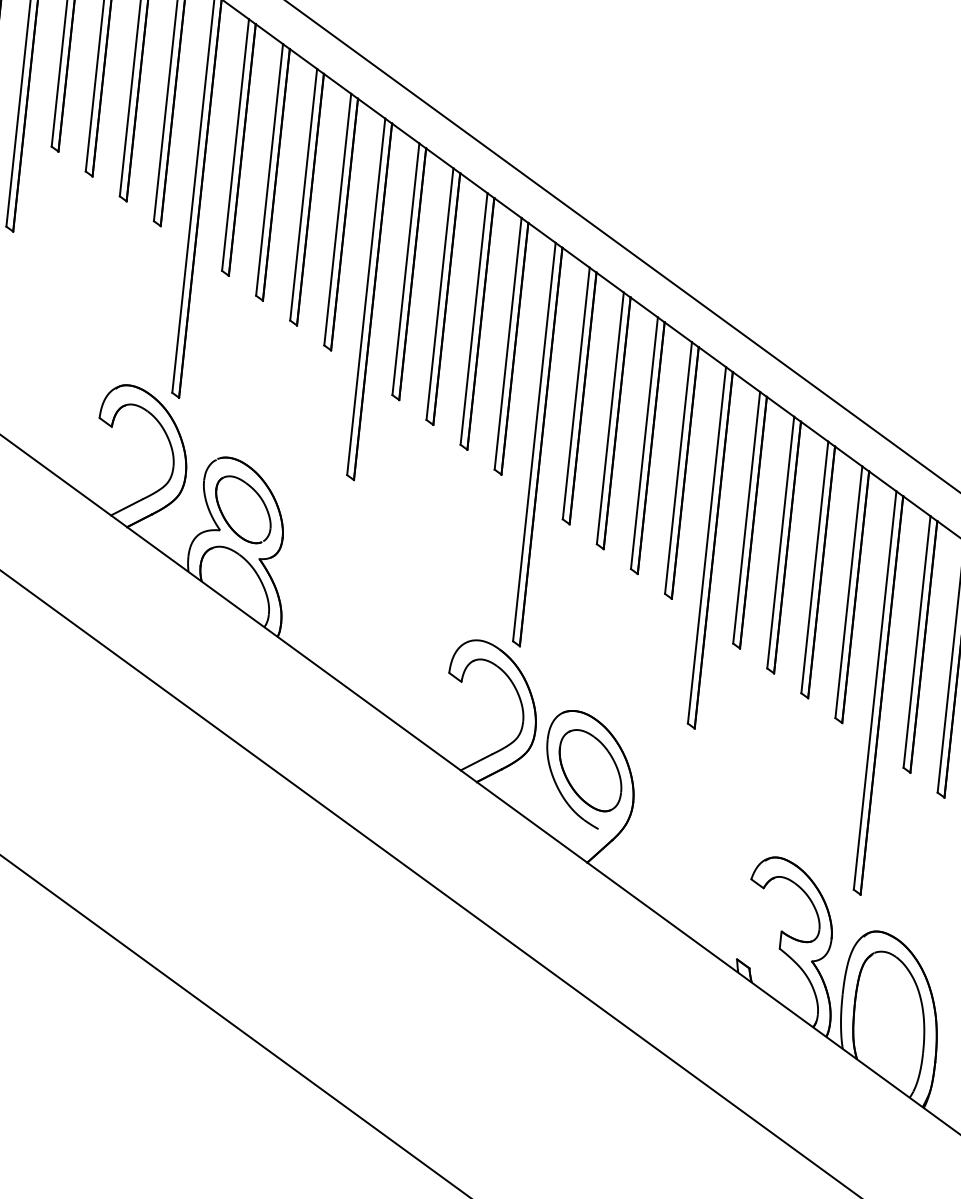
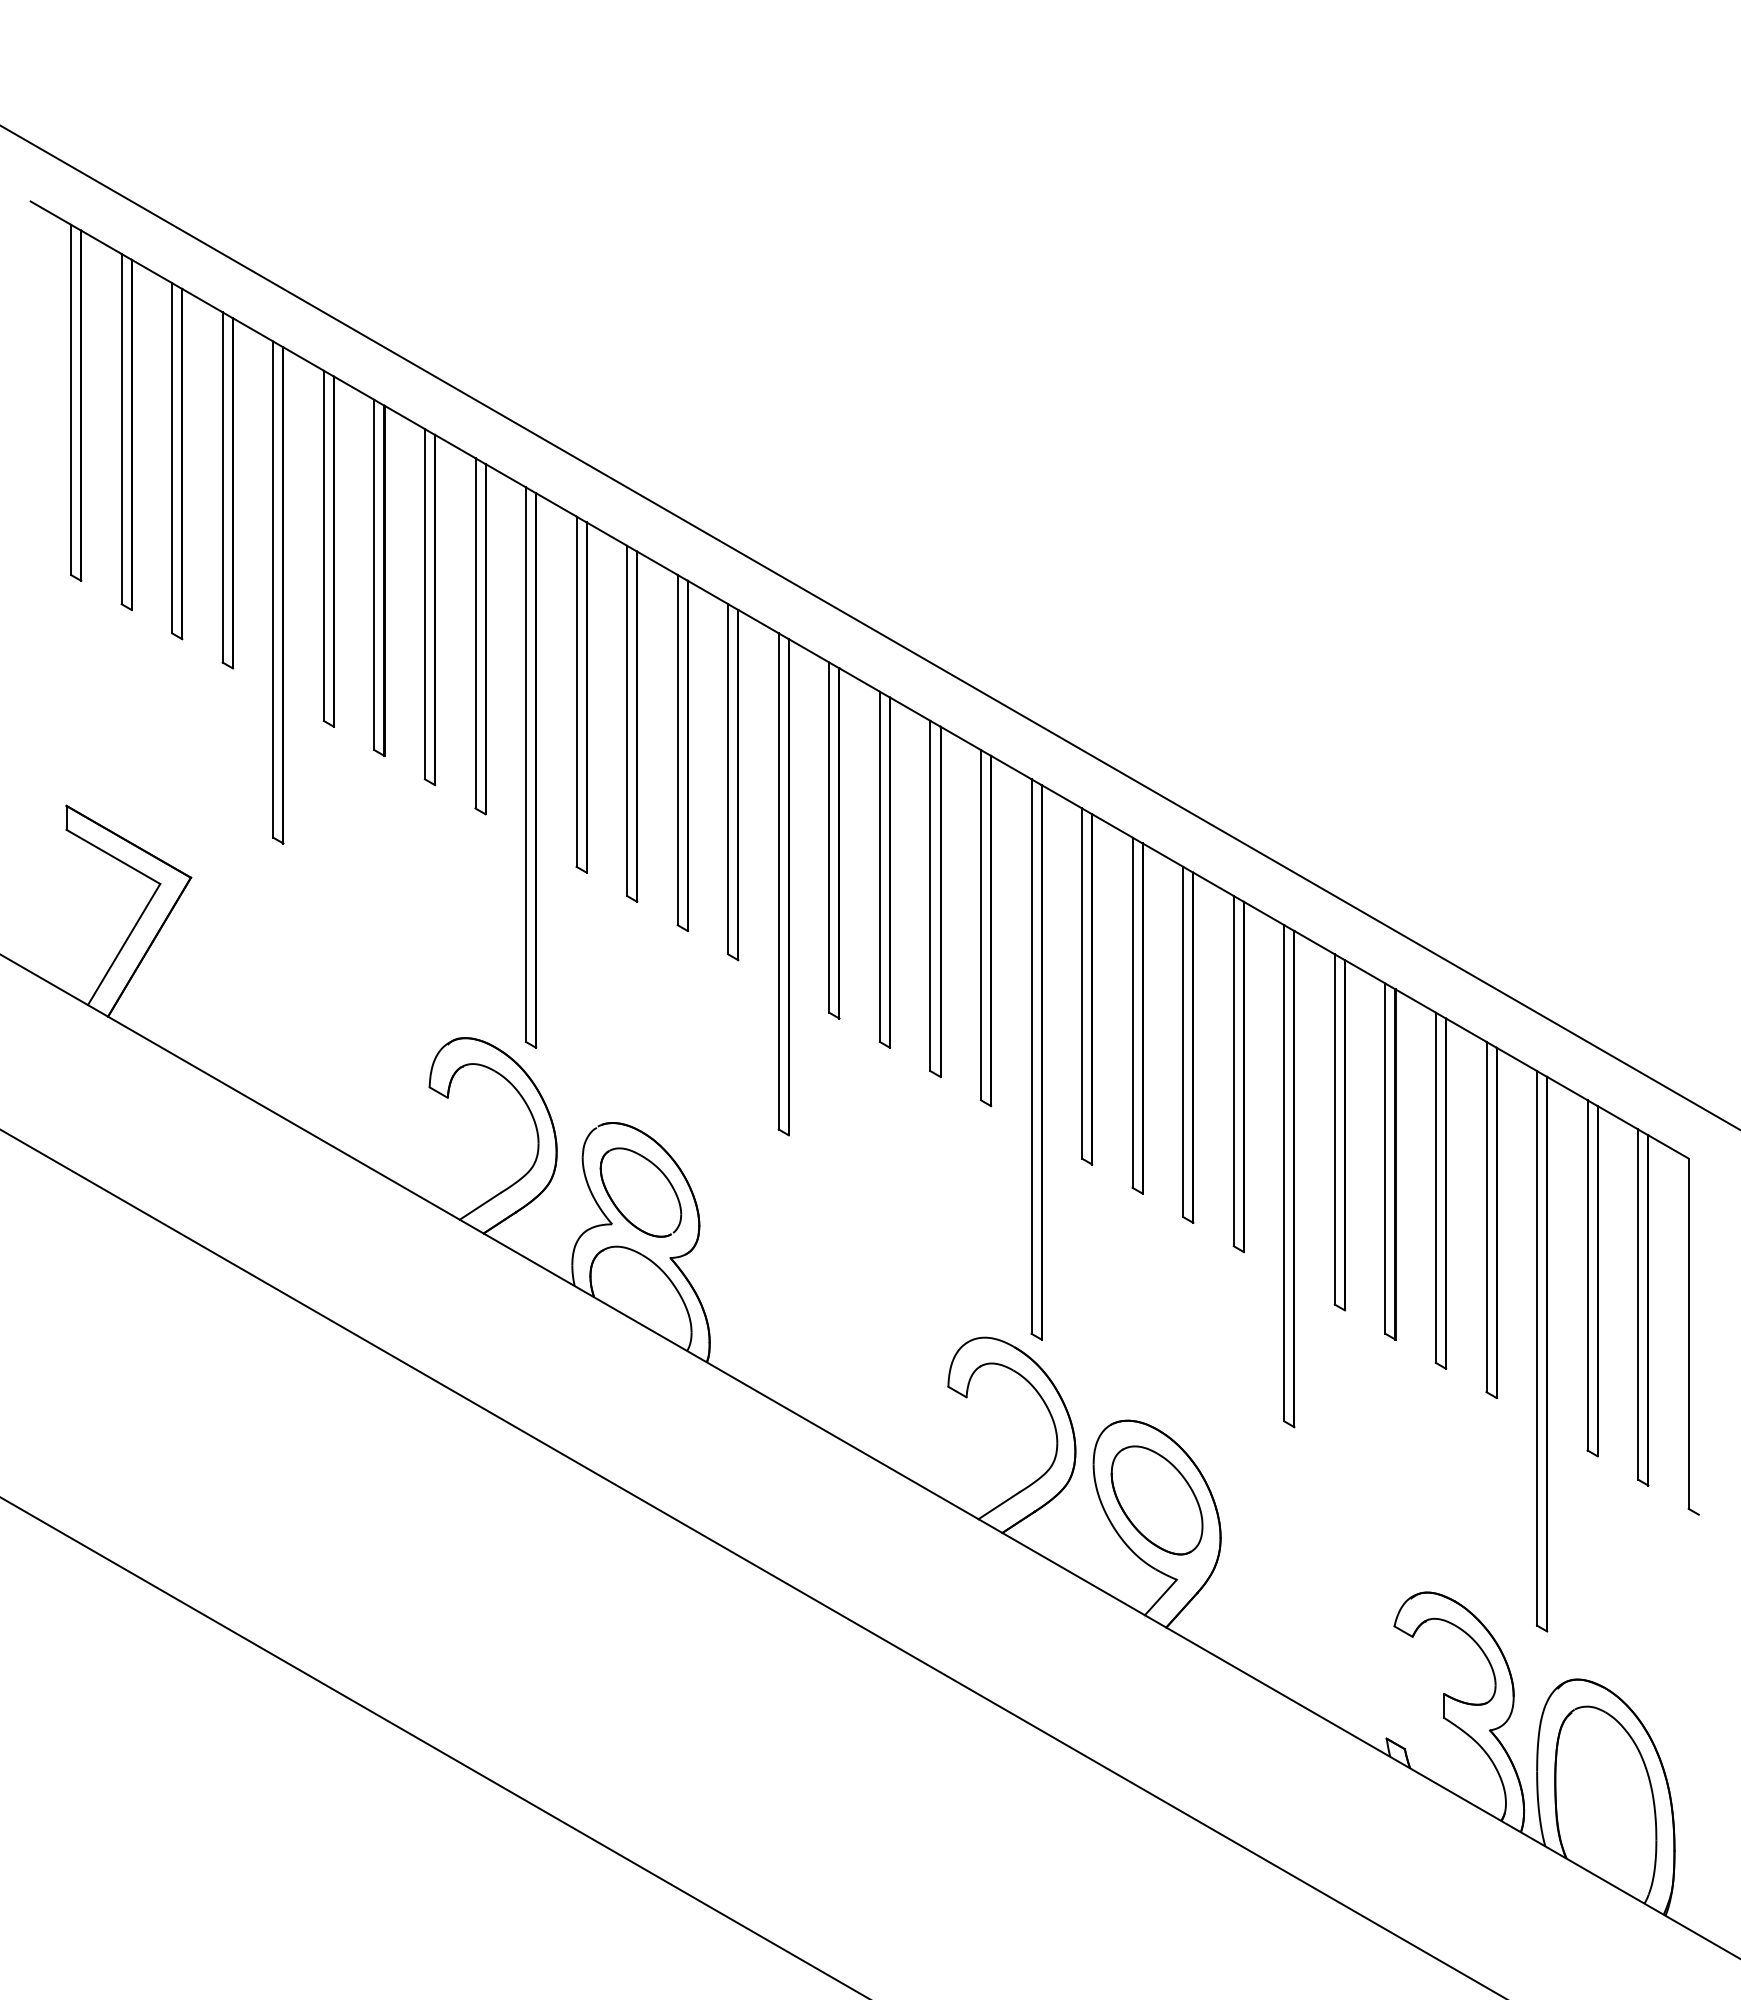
line: (585, 840) -> (1160, 1597), added

